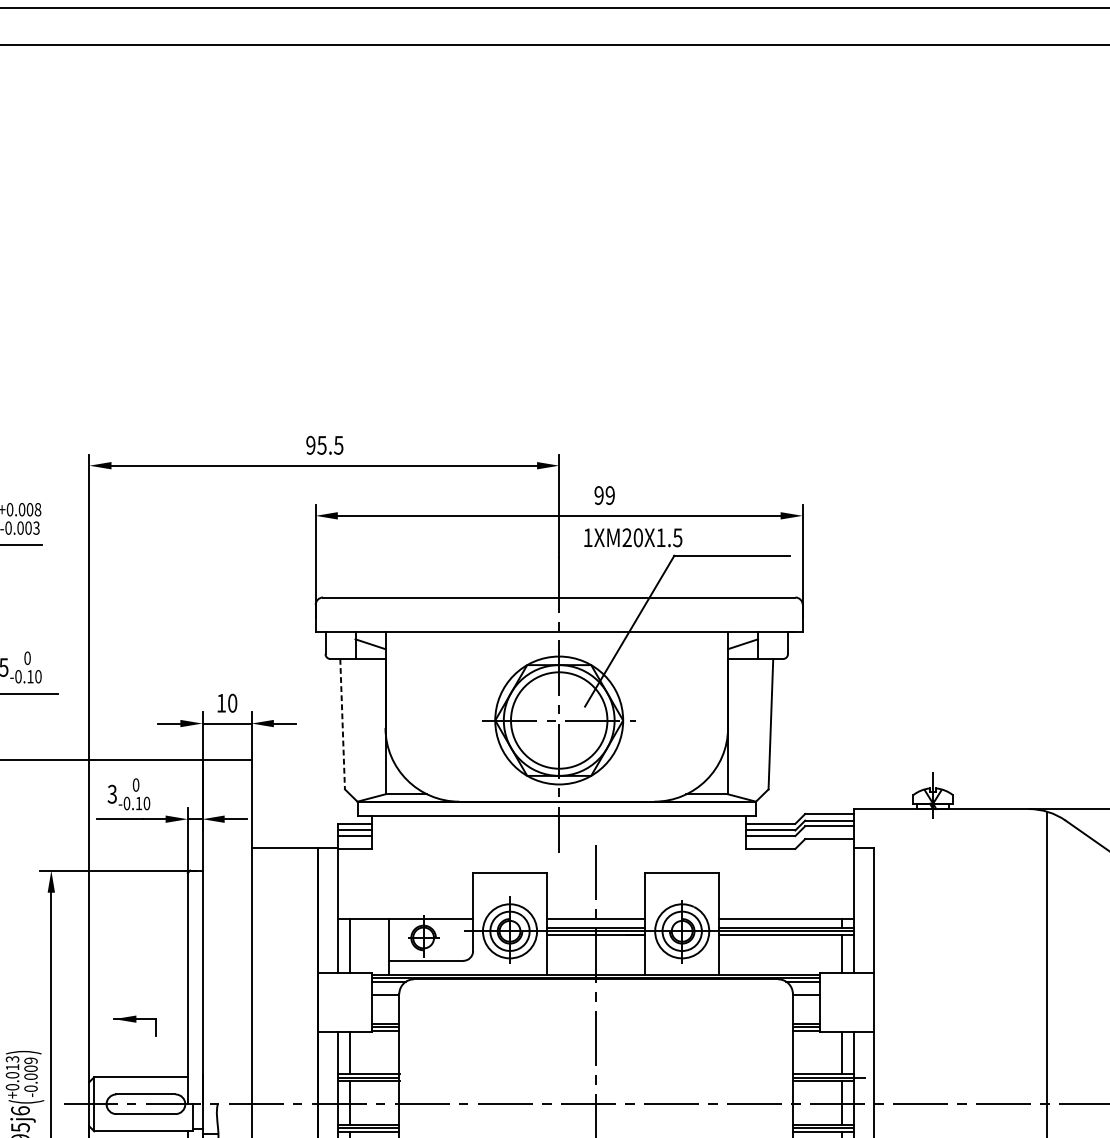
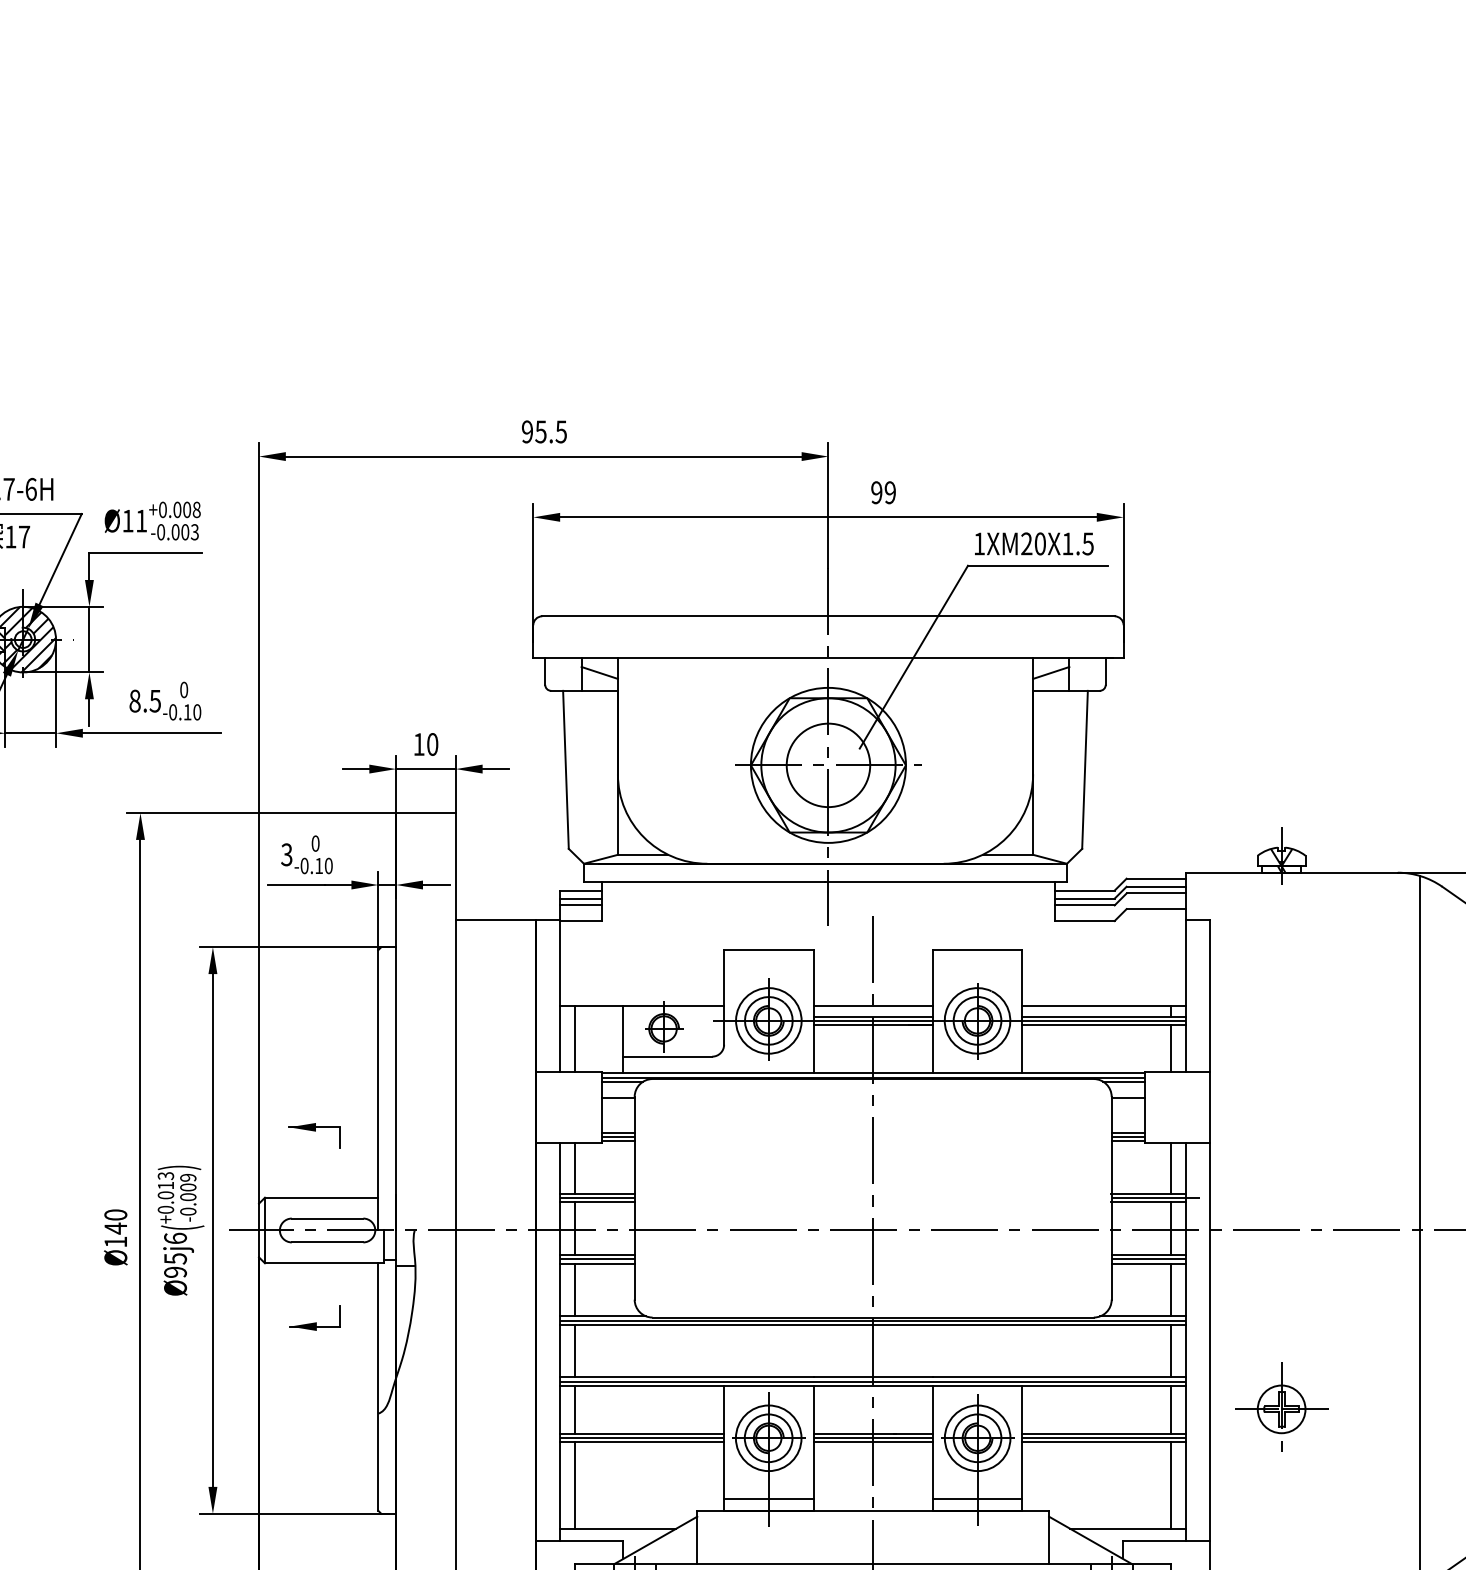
text: (633, 537) -> (1034, 543), moved
circle: (559, 720) -> (828, 765), size x0.71
line: (342, 724) -> (565, 770), dashed -> solid

